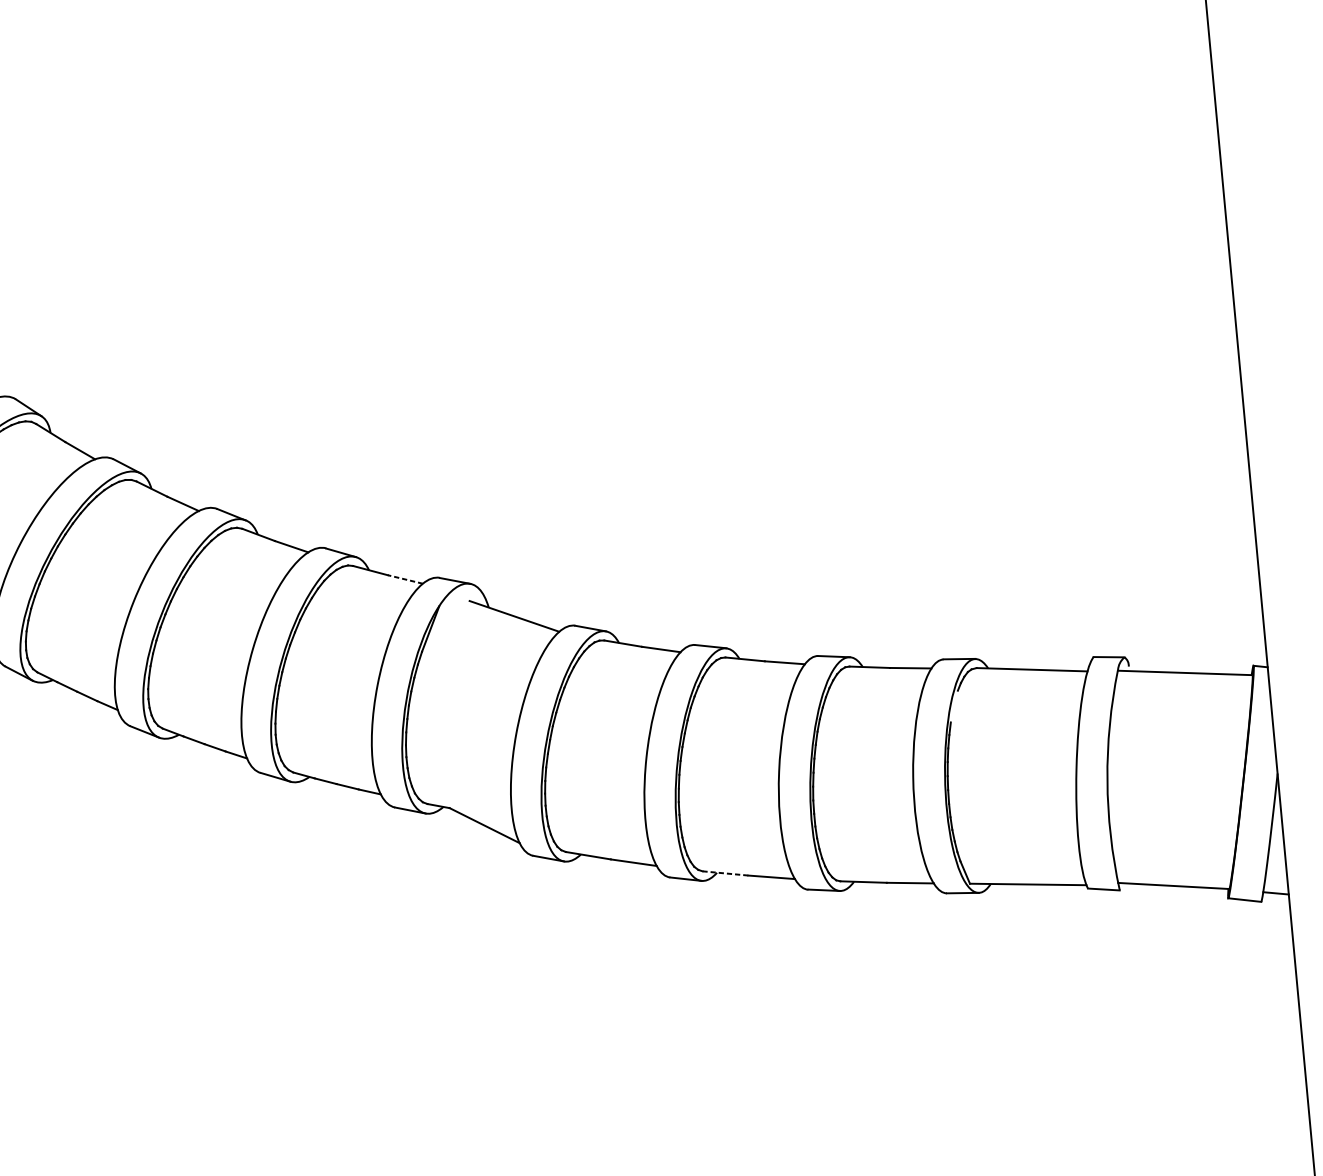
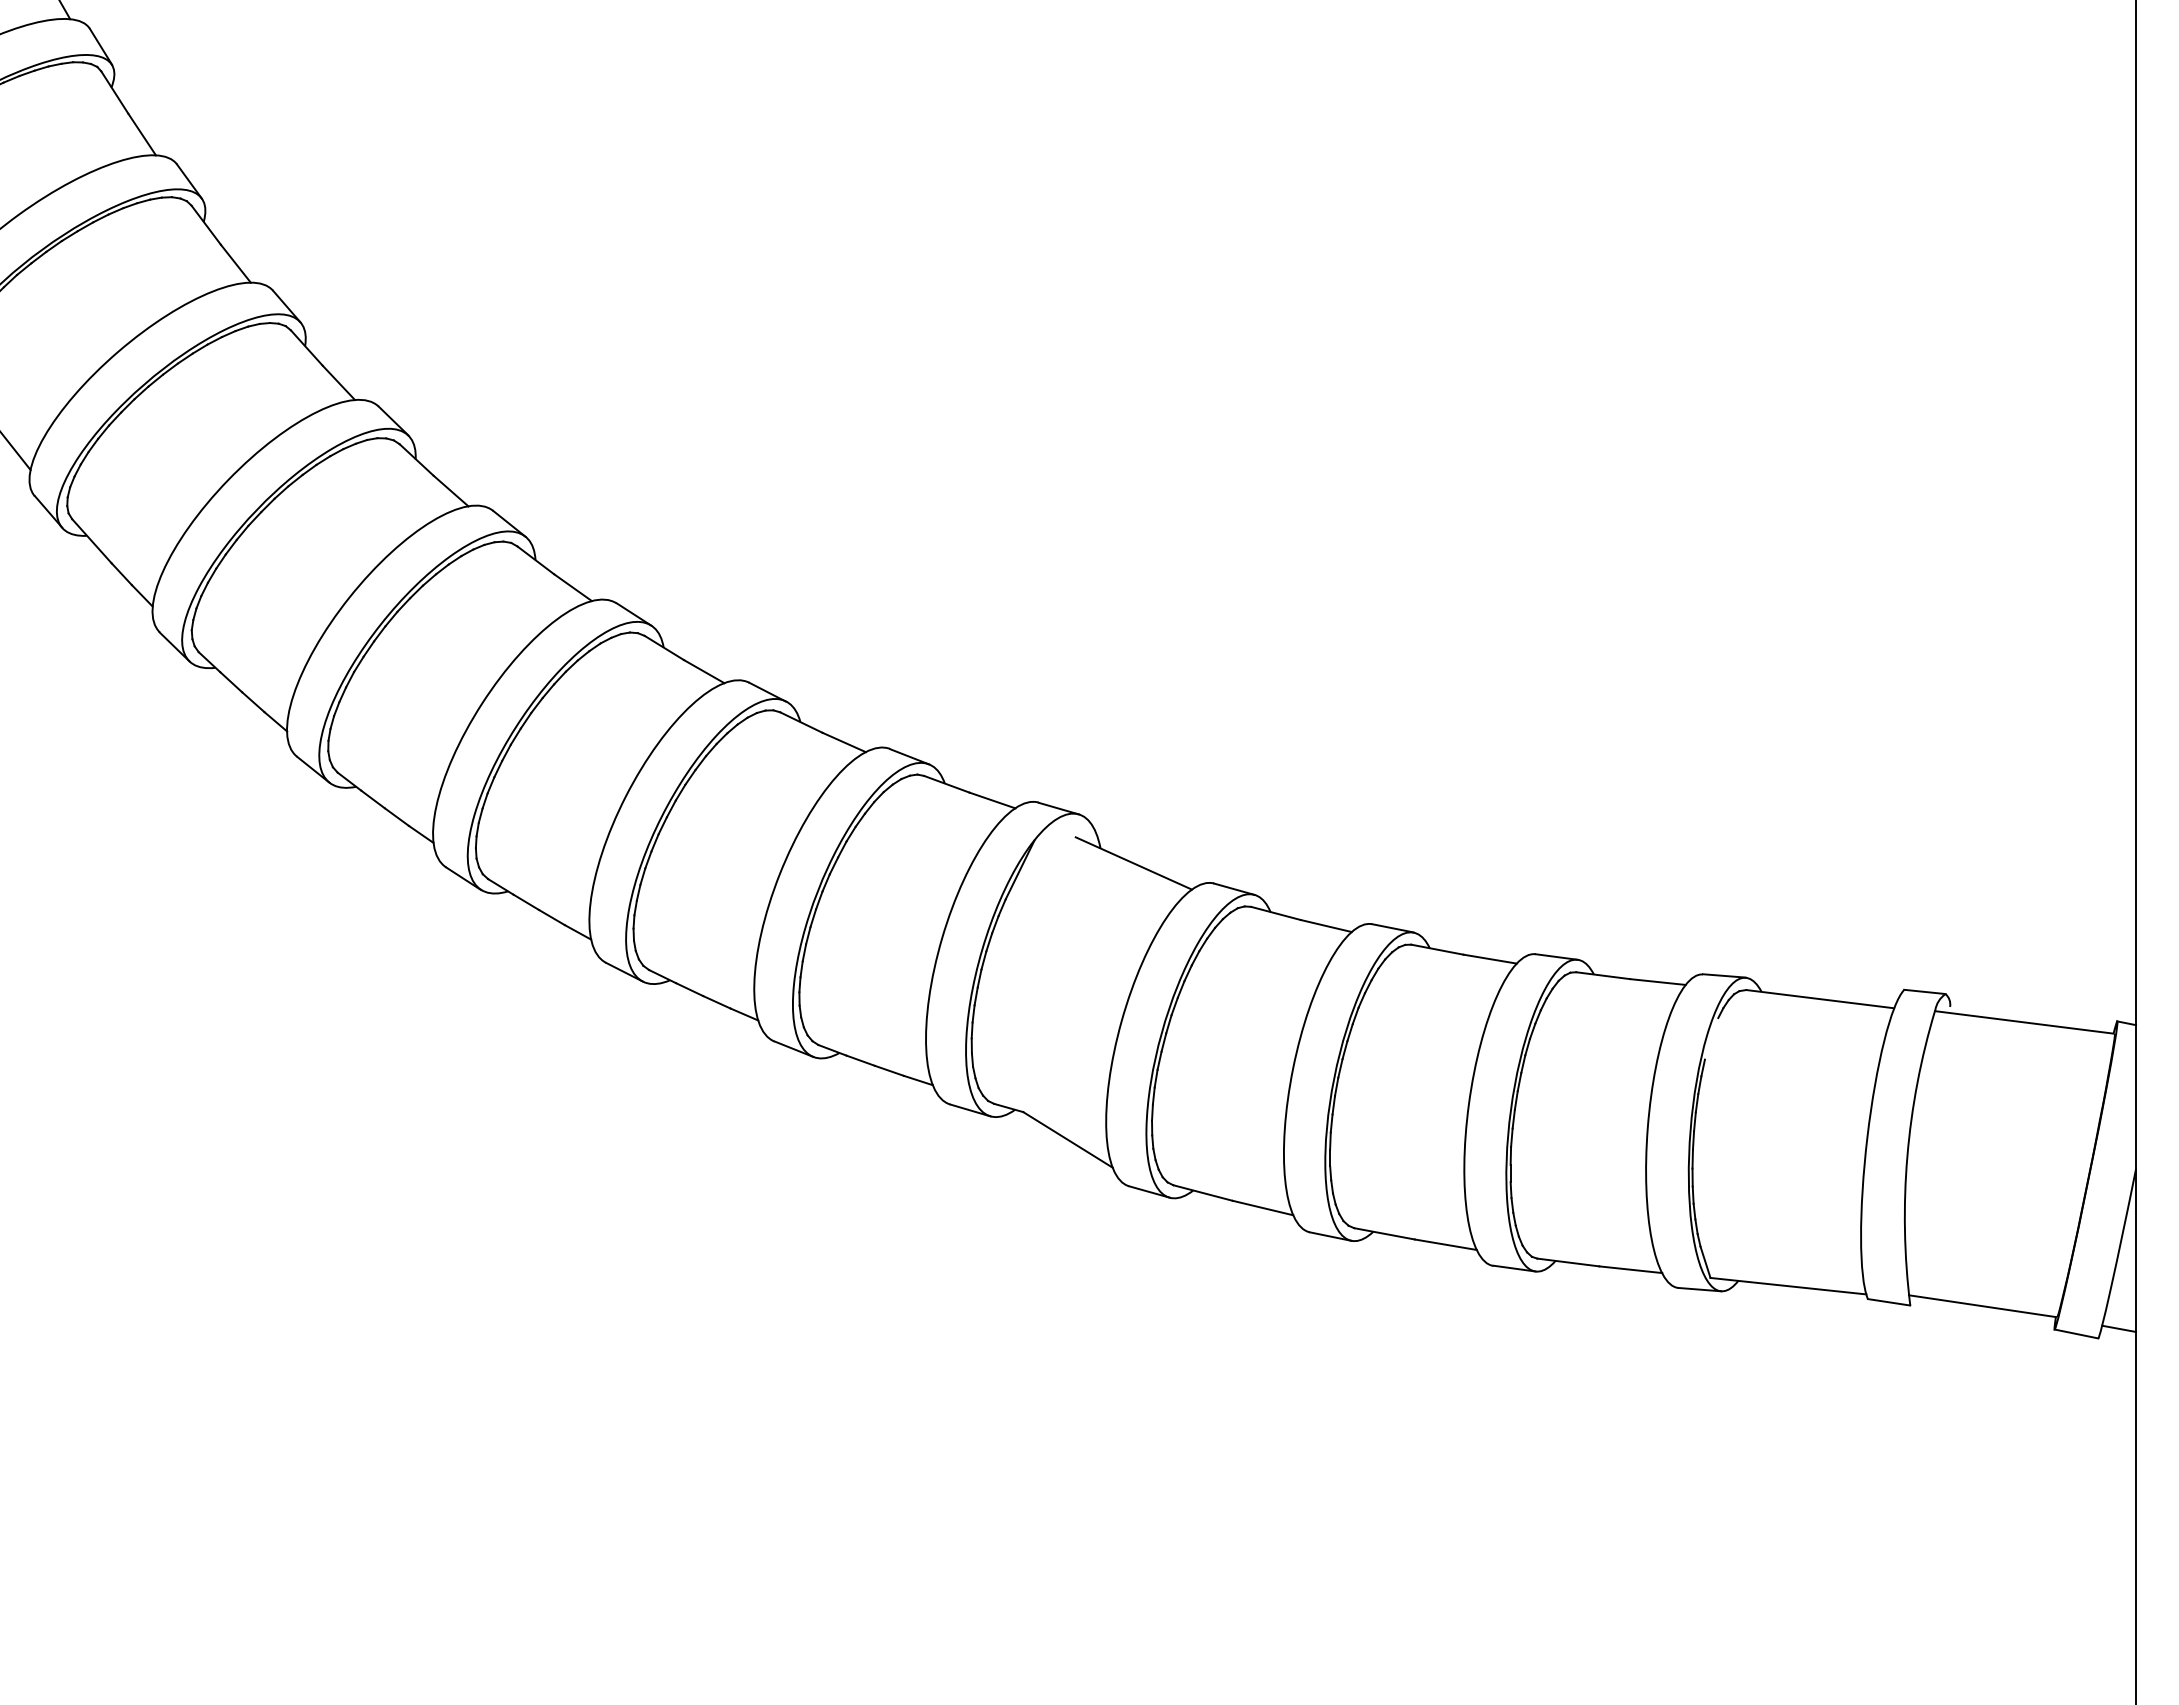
line: (405, 579) -> (992, 800), dashed -> solid
line: (725, 873) -> (1384, 1233), dashed -> solid

